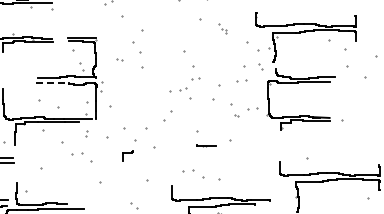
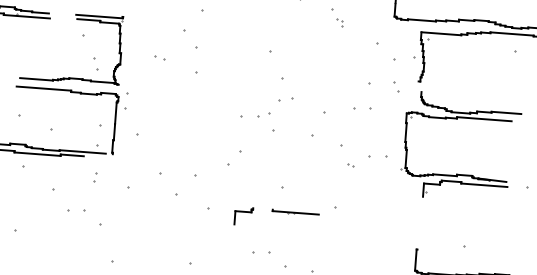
line: (52, 83) -> (44, 88), dashed -> solid
part: (206, 145) -> (295, 212), size x1.43
part: (127, 155) -> (242, 215), moved

